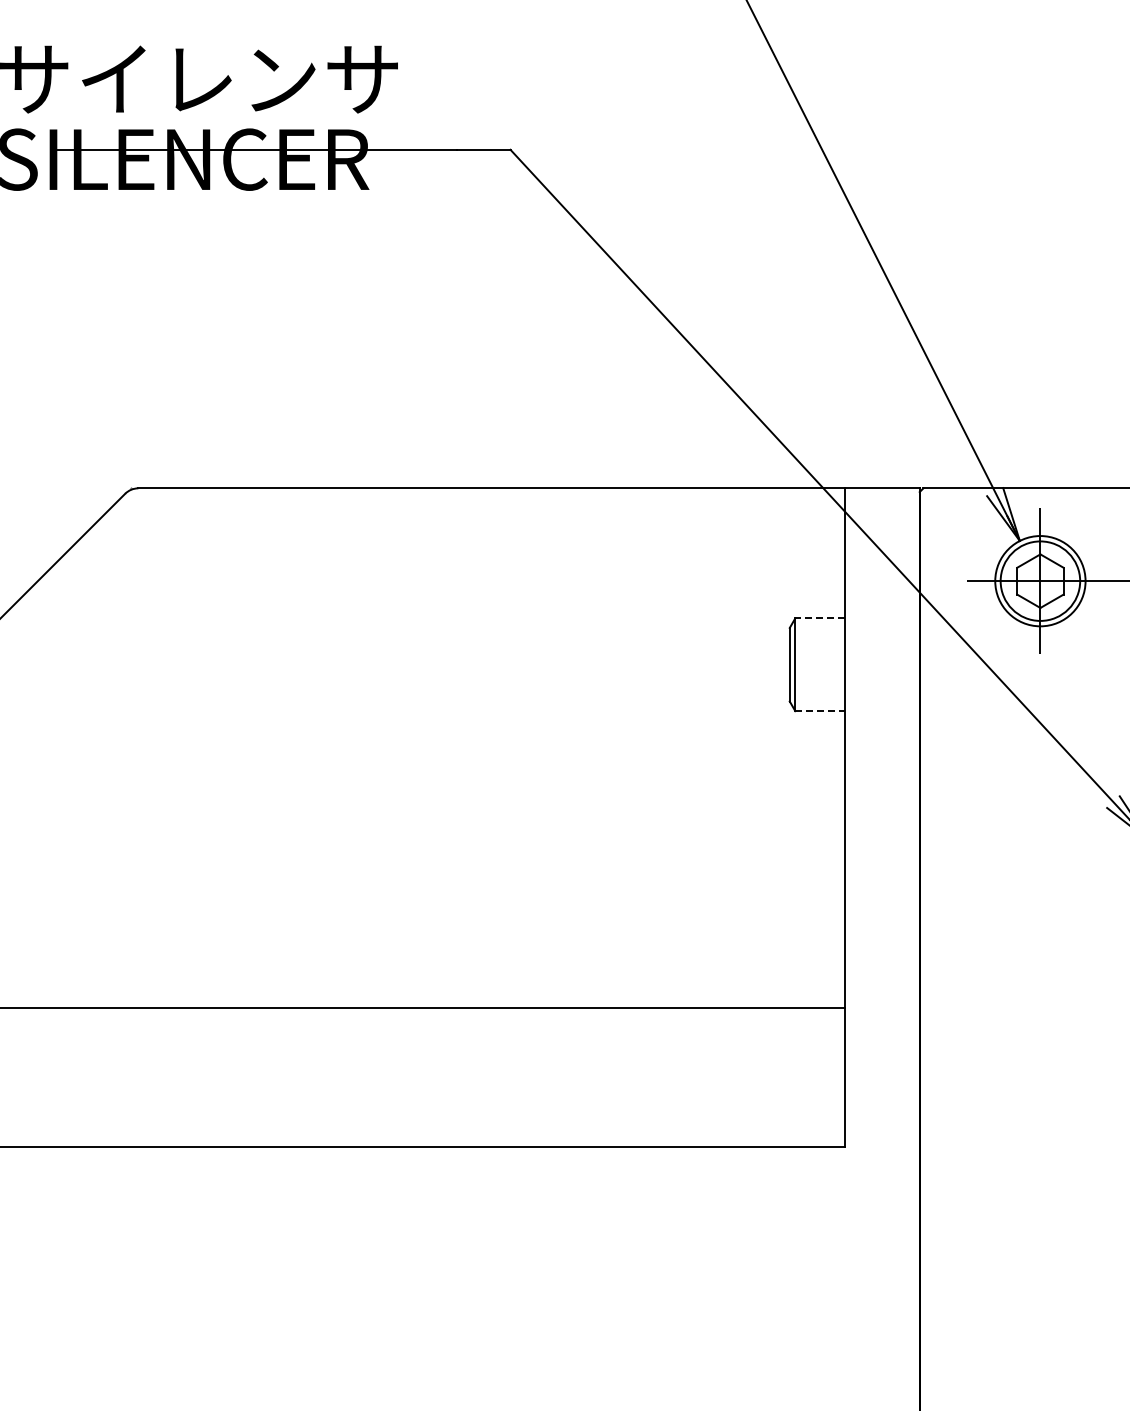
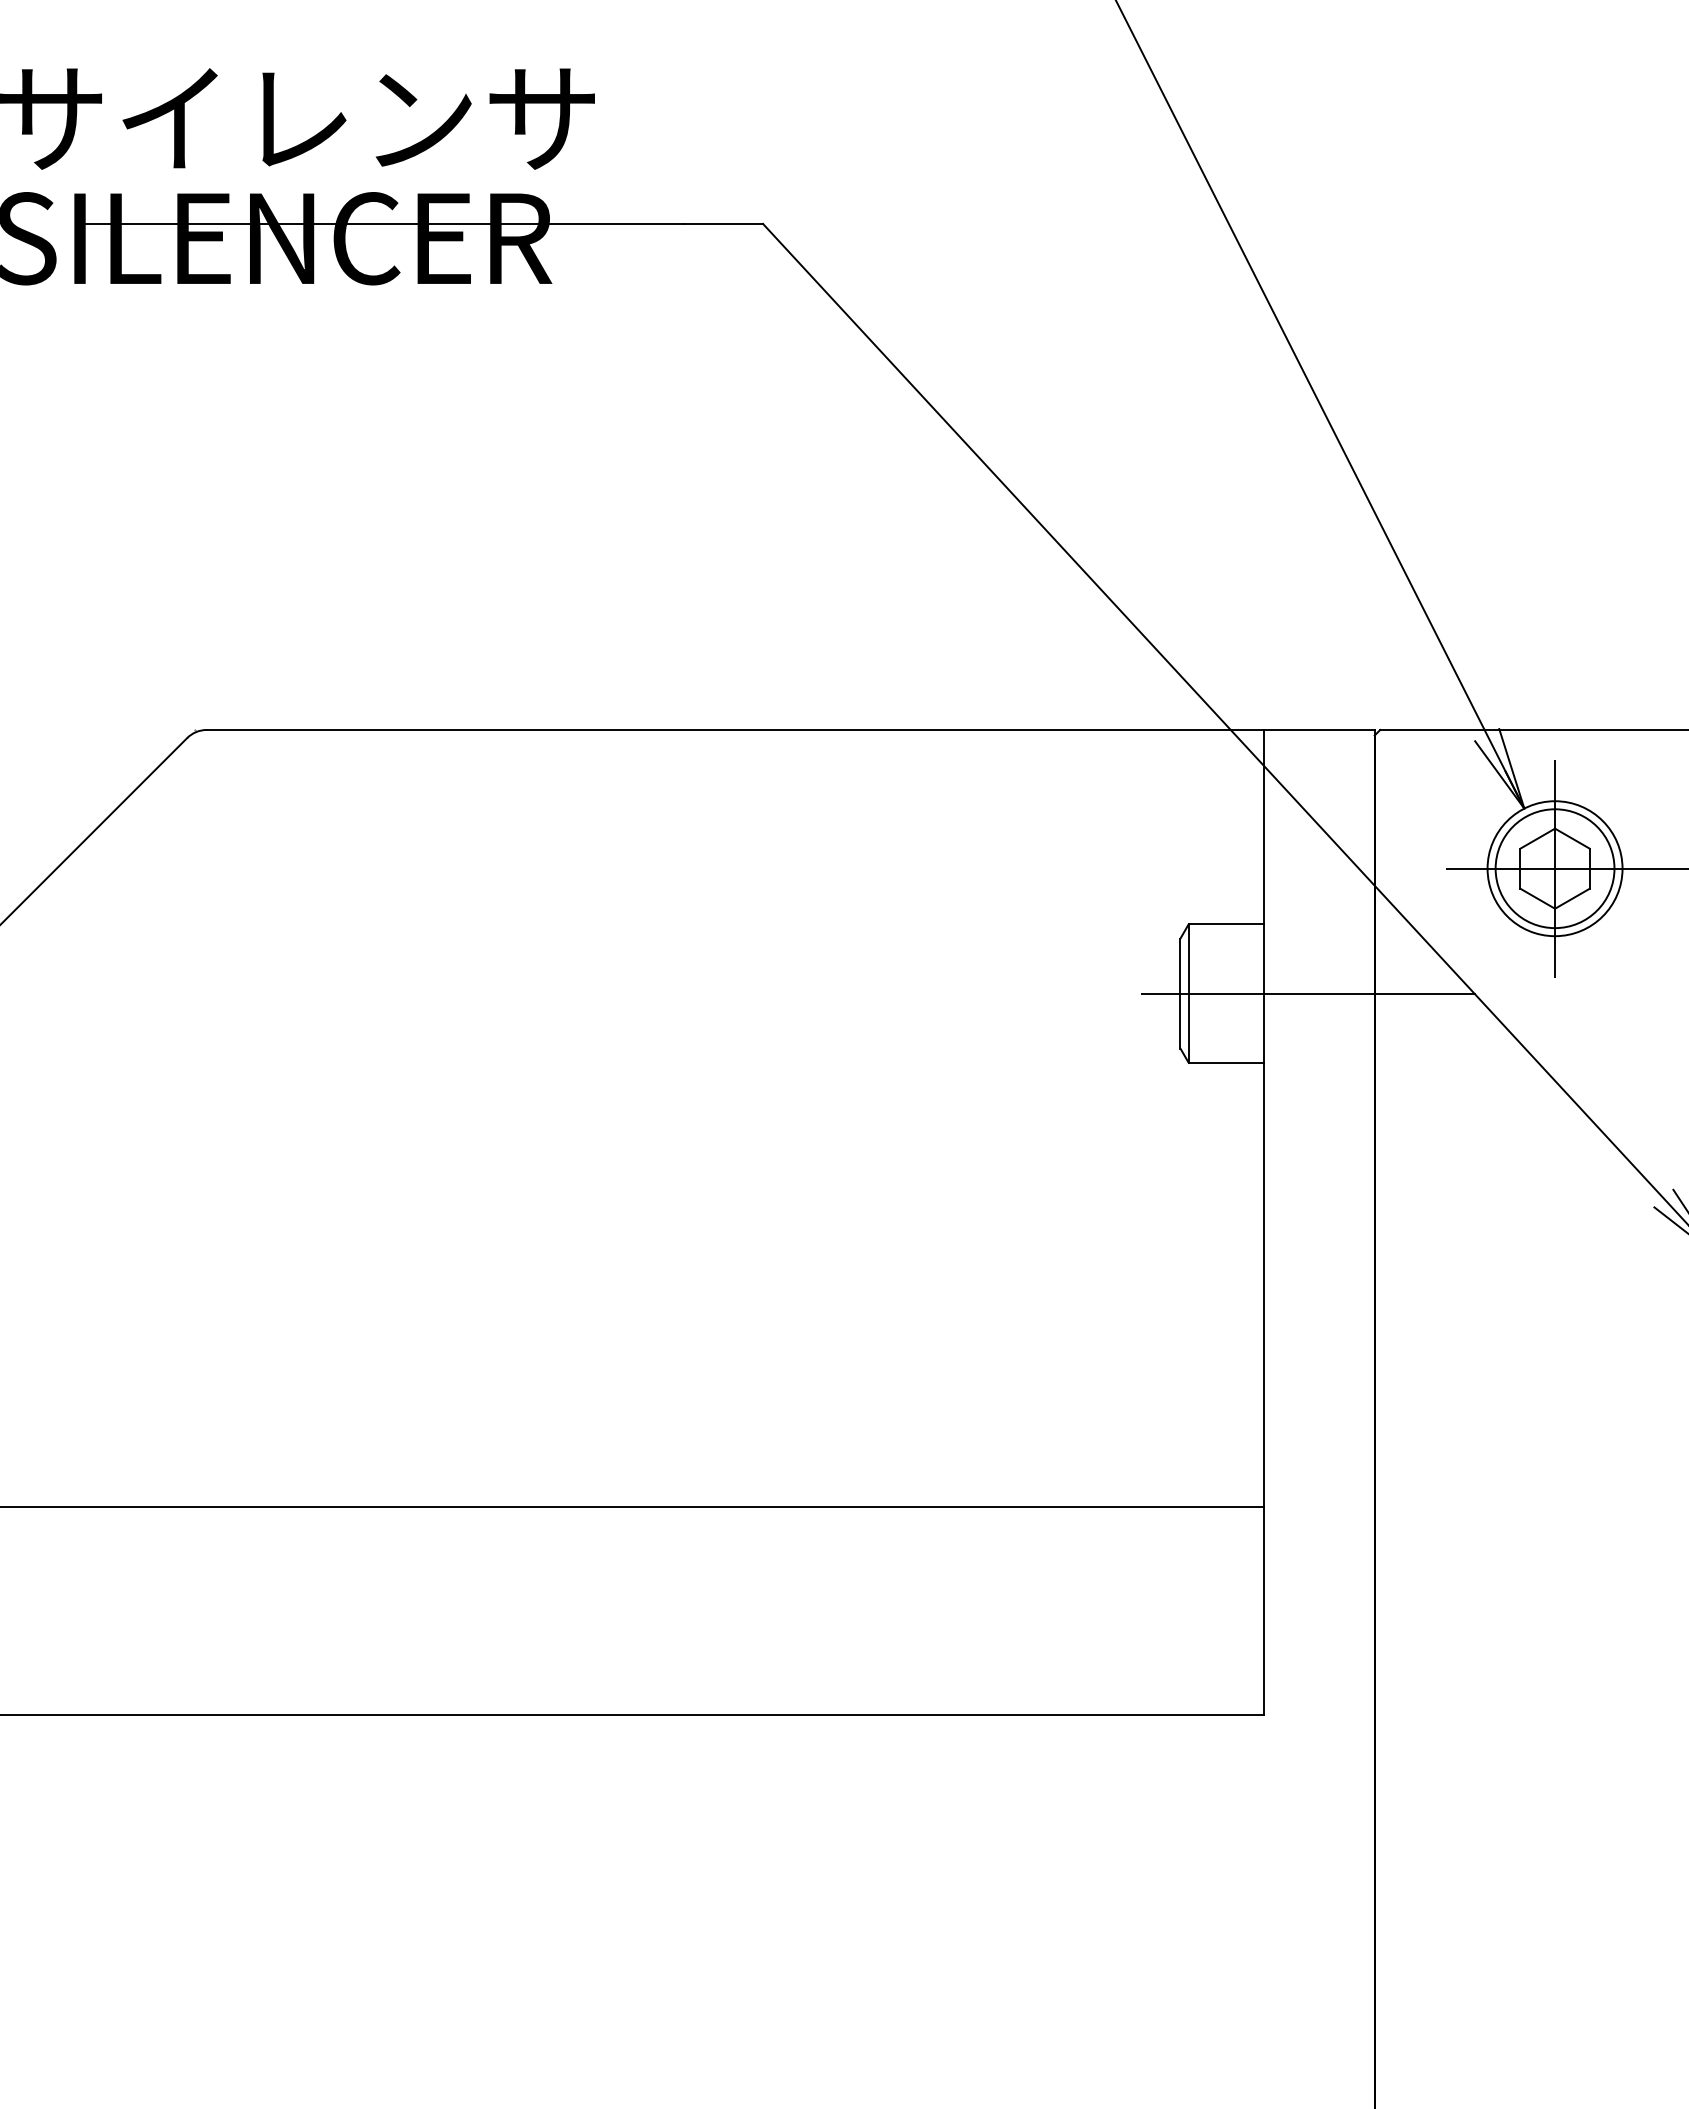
line: (819, 618) -> (1224, 924), dashed -> solid
line: (875, 664) -> (1308, 993), added
line: (820, 711) -> (1226, 1063), dashed -> solid

